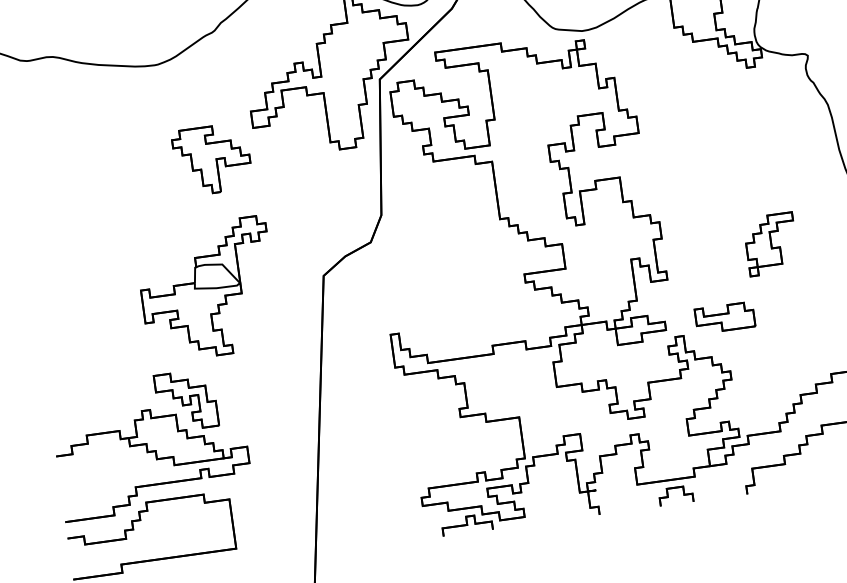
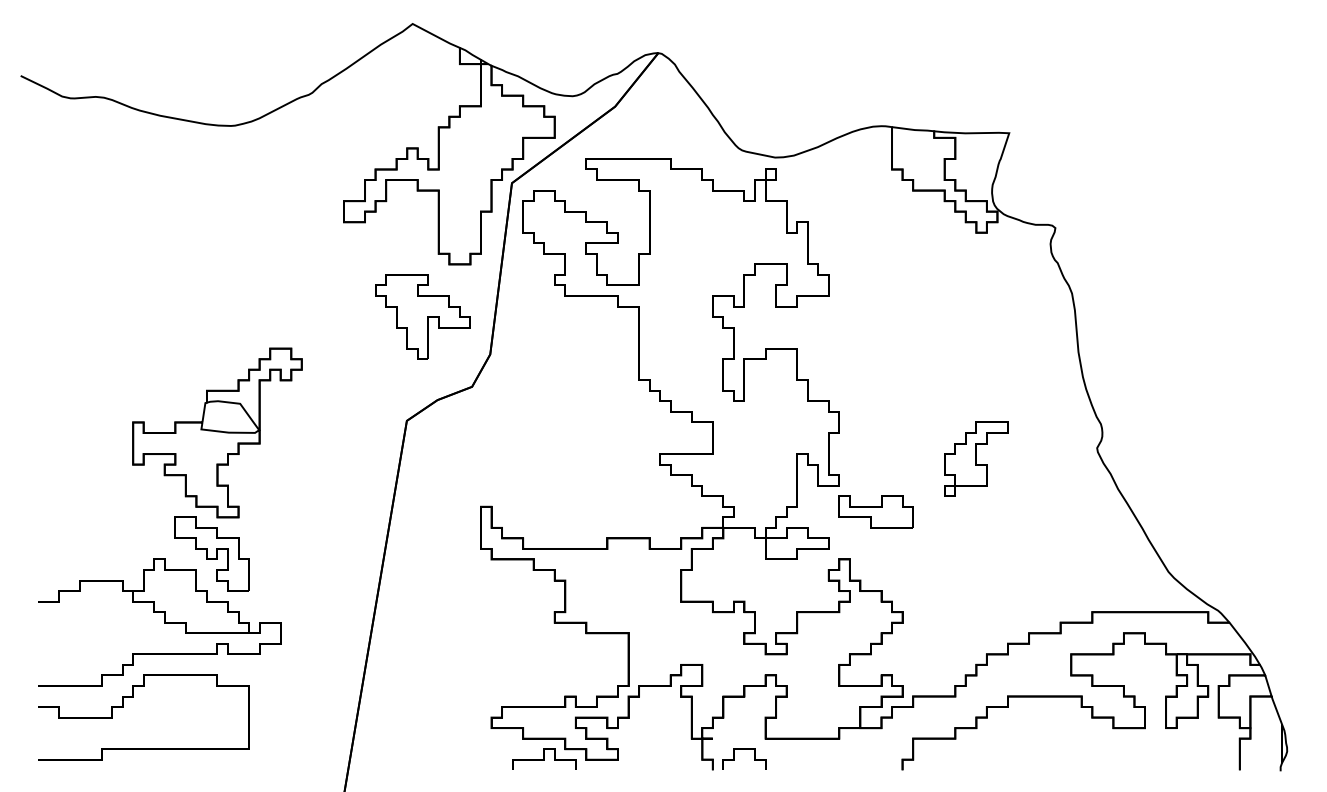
part: (211, 159) -> (422, 316), moved
part: (207, 289) -> (217, 432), moved
part: (724, 317) -> (875, 511), moved
part: (675, 488) -> (744, 749), moved

